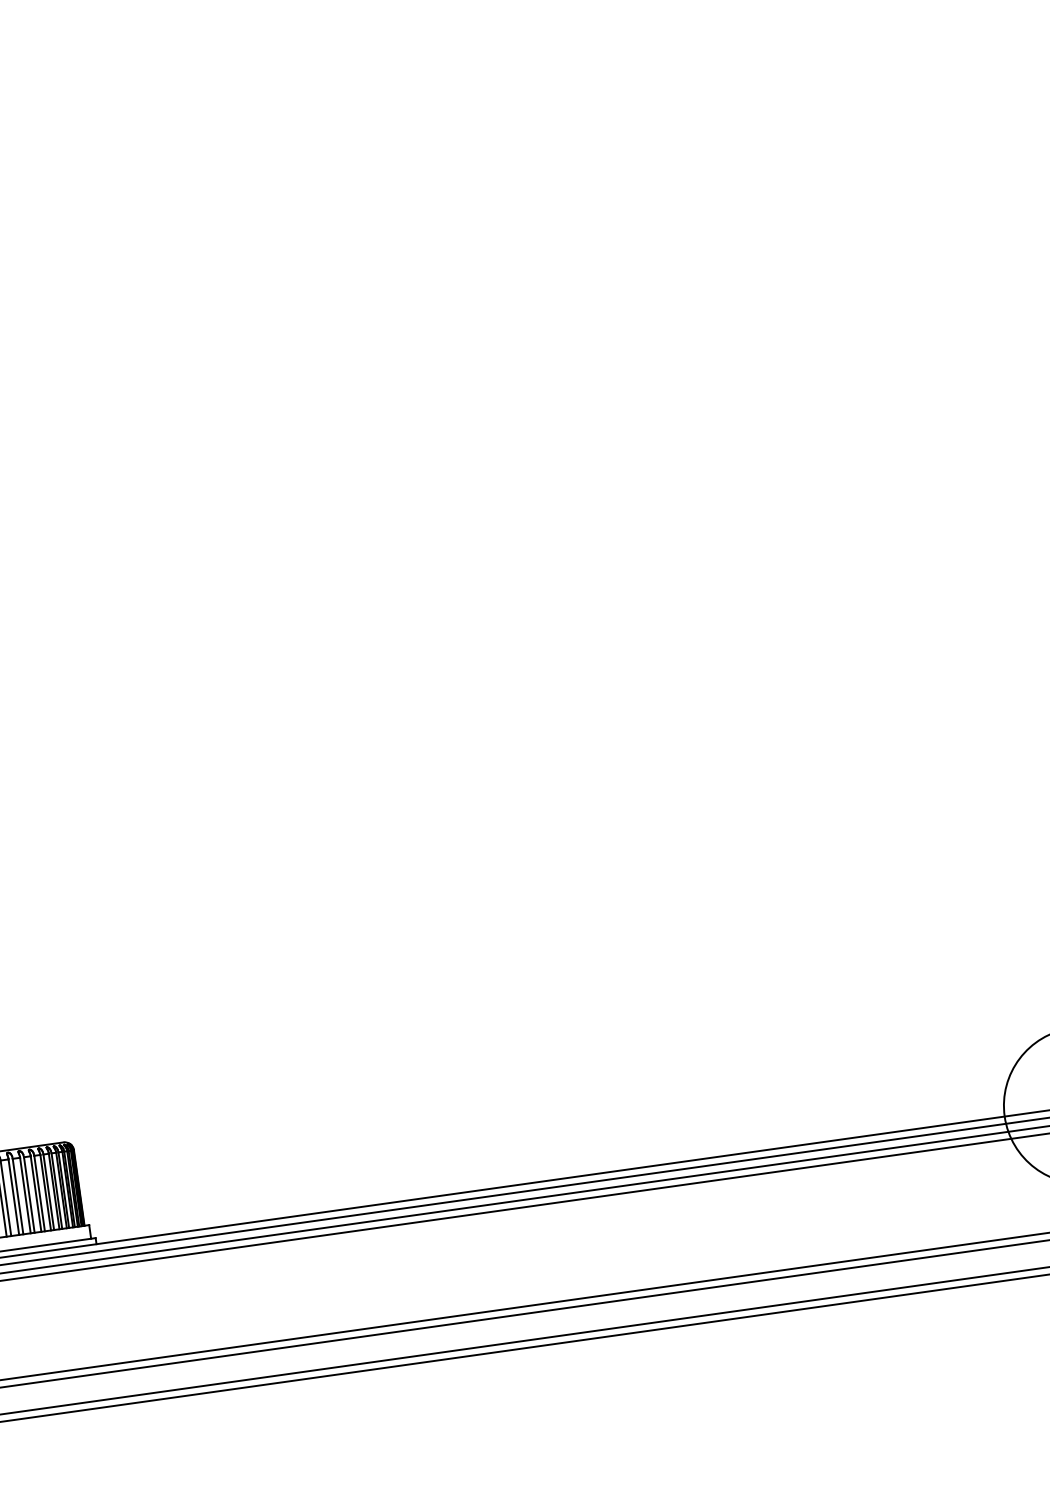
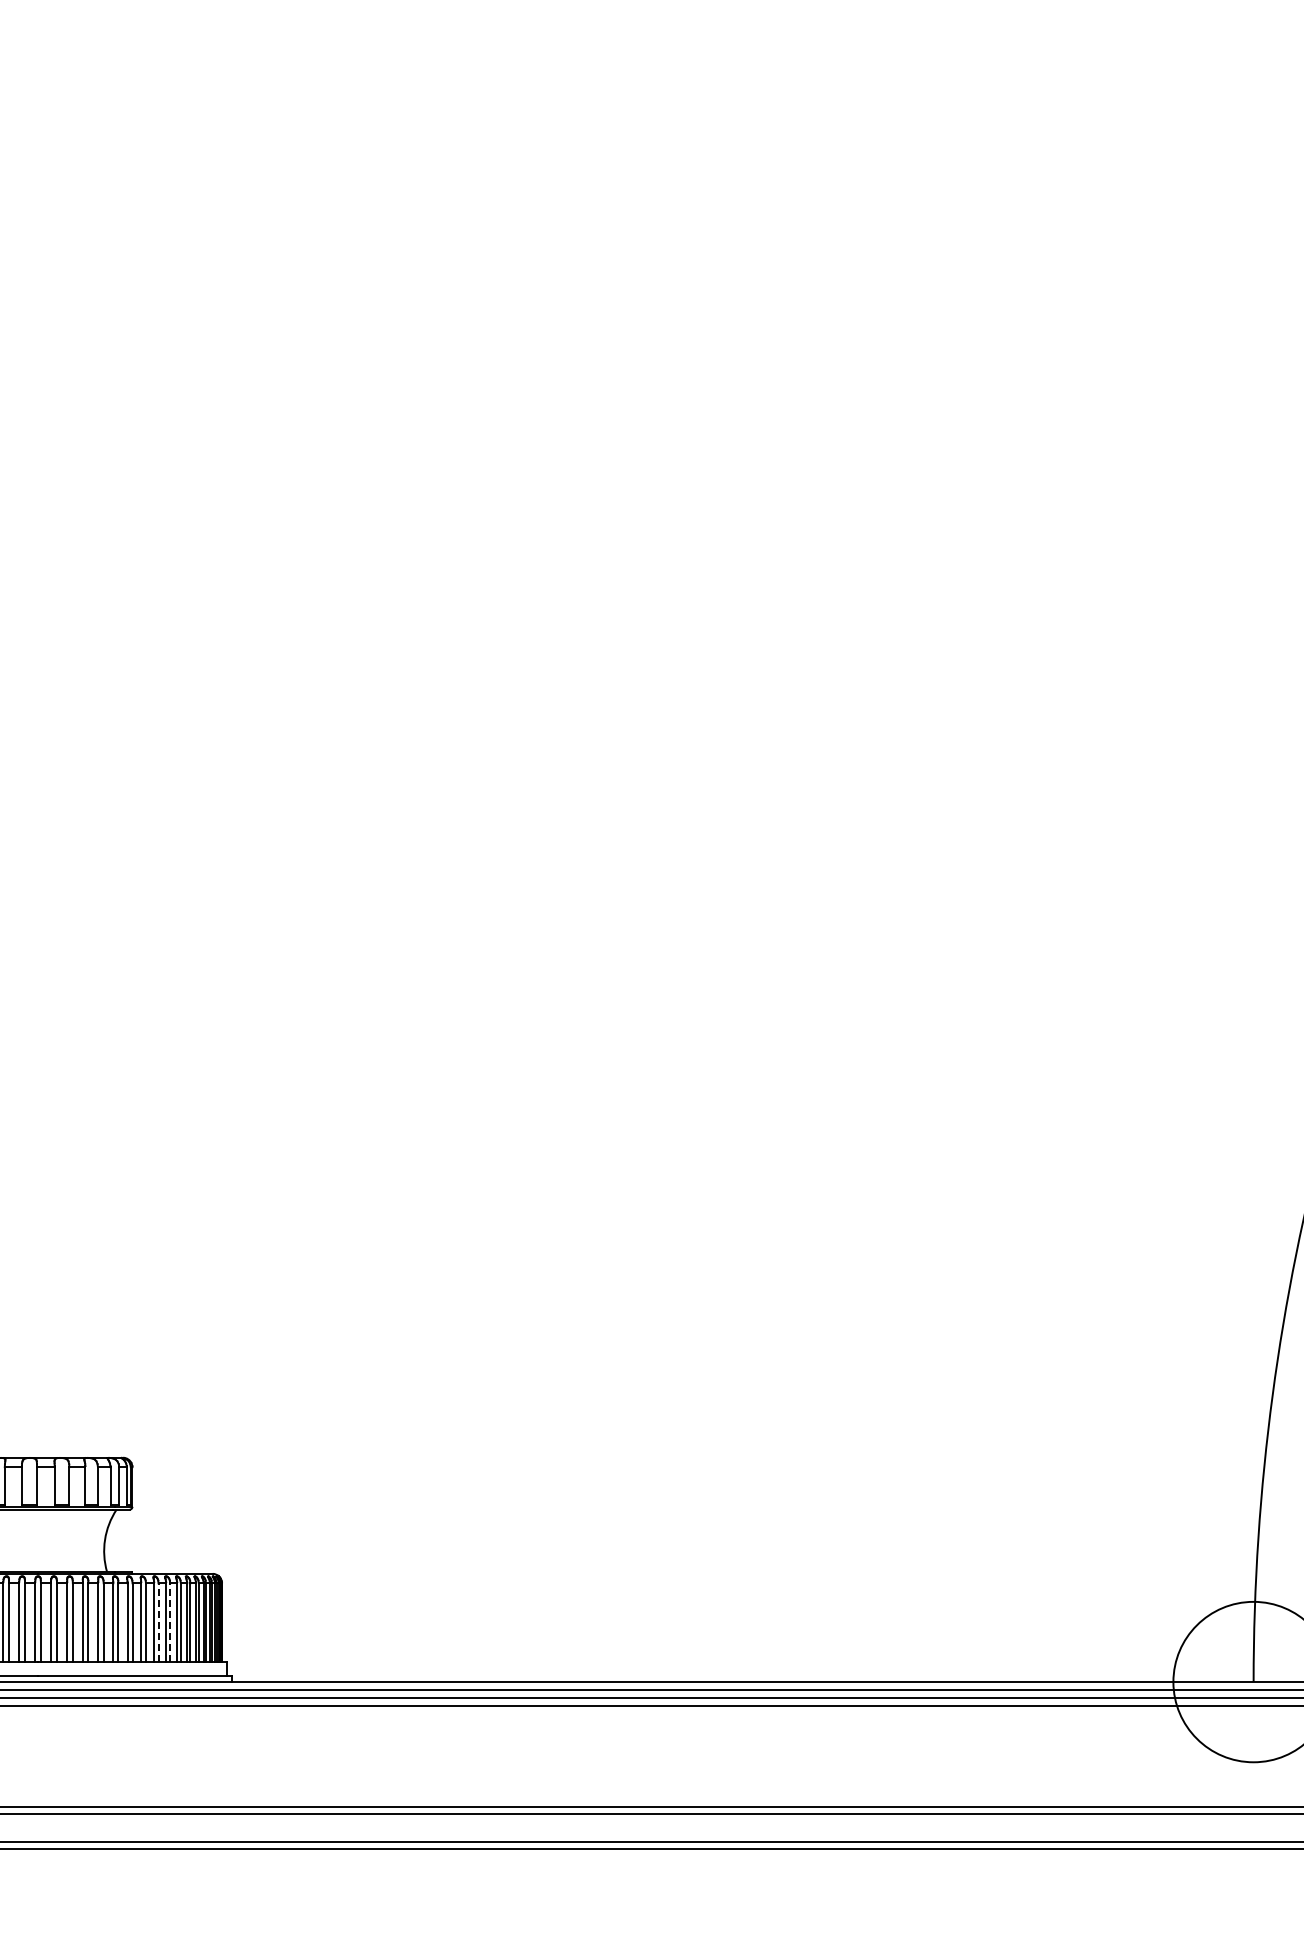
line: (29, 1194) -> (170, 1621), solid -> dashed
line: (17, 1195) -> (158, 1621), solid -> dashed

